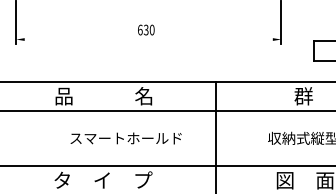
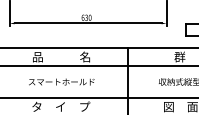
line: (147, 39) -> (87, 23), added
text: (125, 137) -> (61, 81), moved

